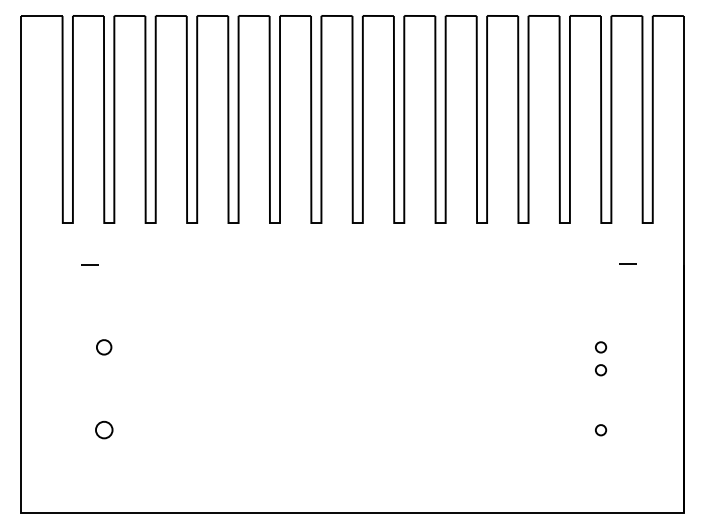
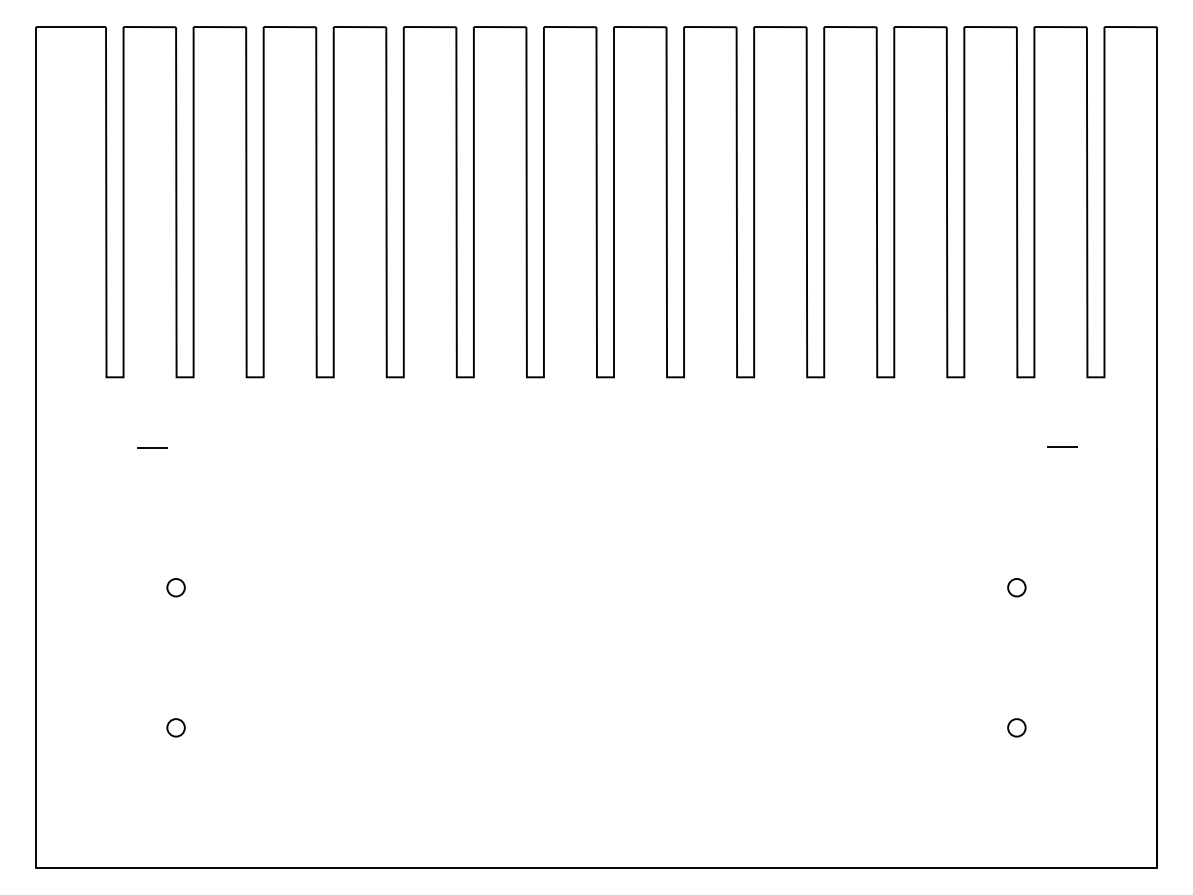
part: (103, 347) -> (175, 587), size x0.71
part: (601, 370) -> (1017, 626), removed
part: (103, 430) -> (175, 728), size x0.62

